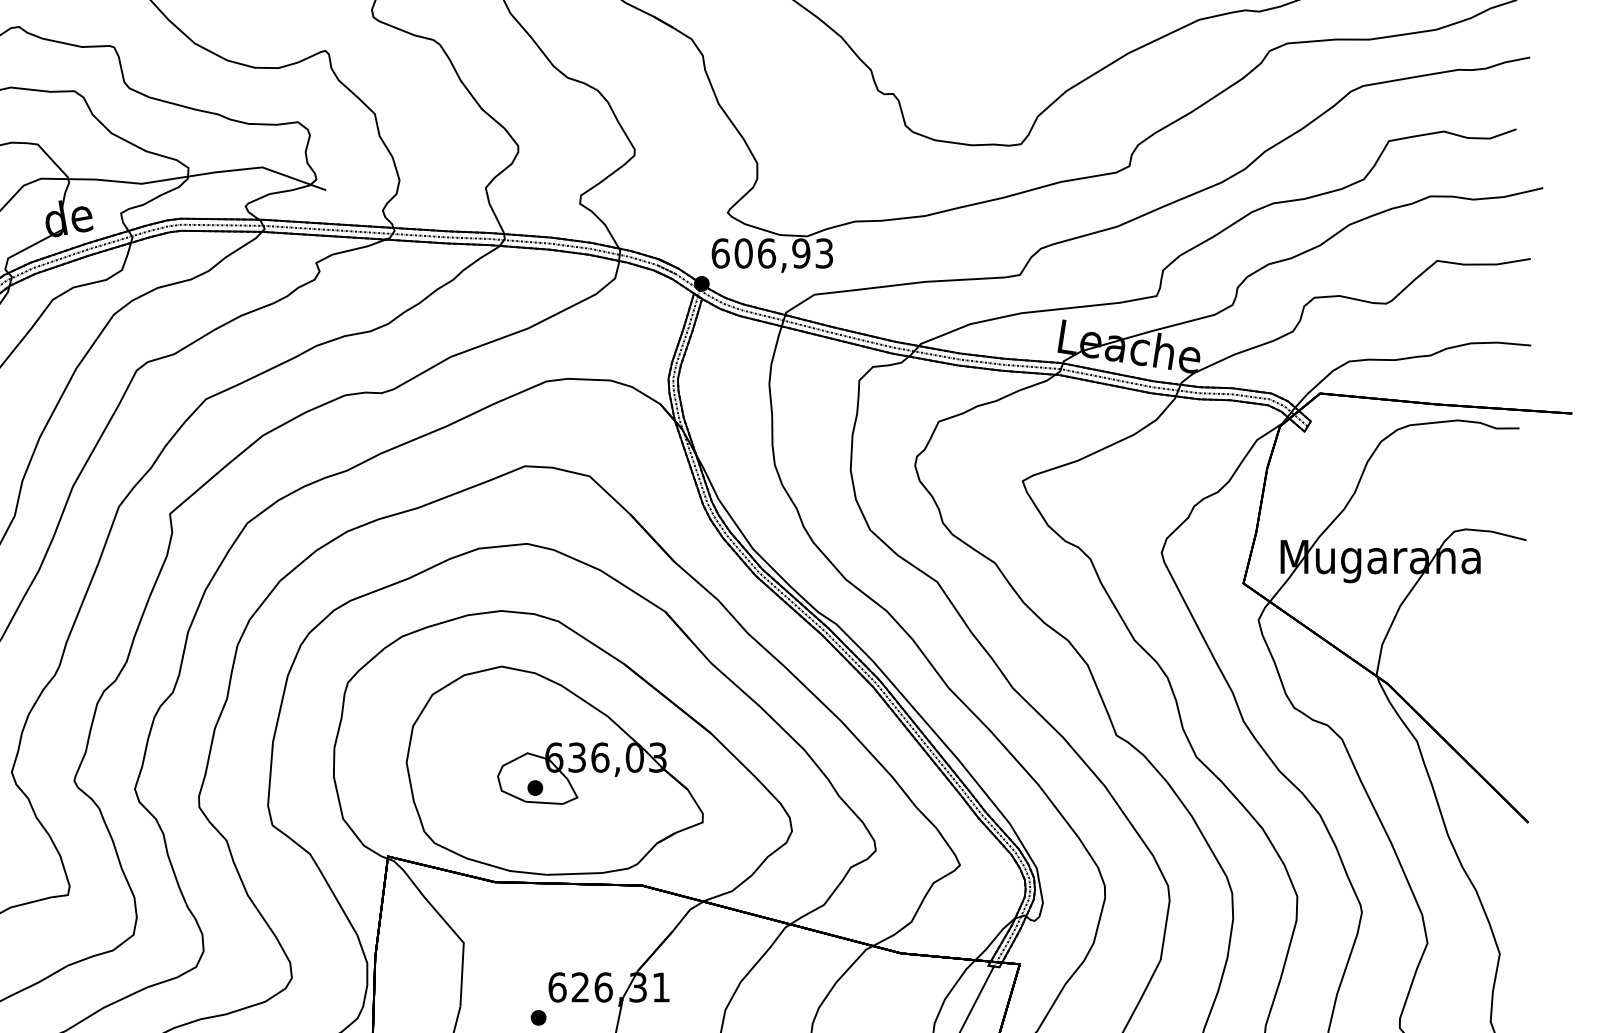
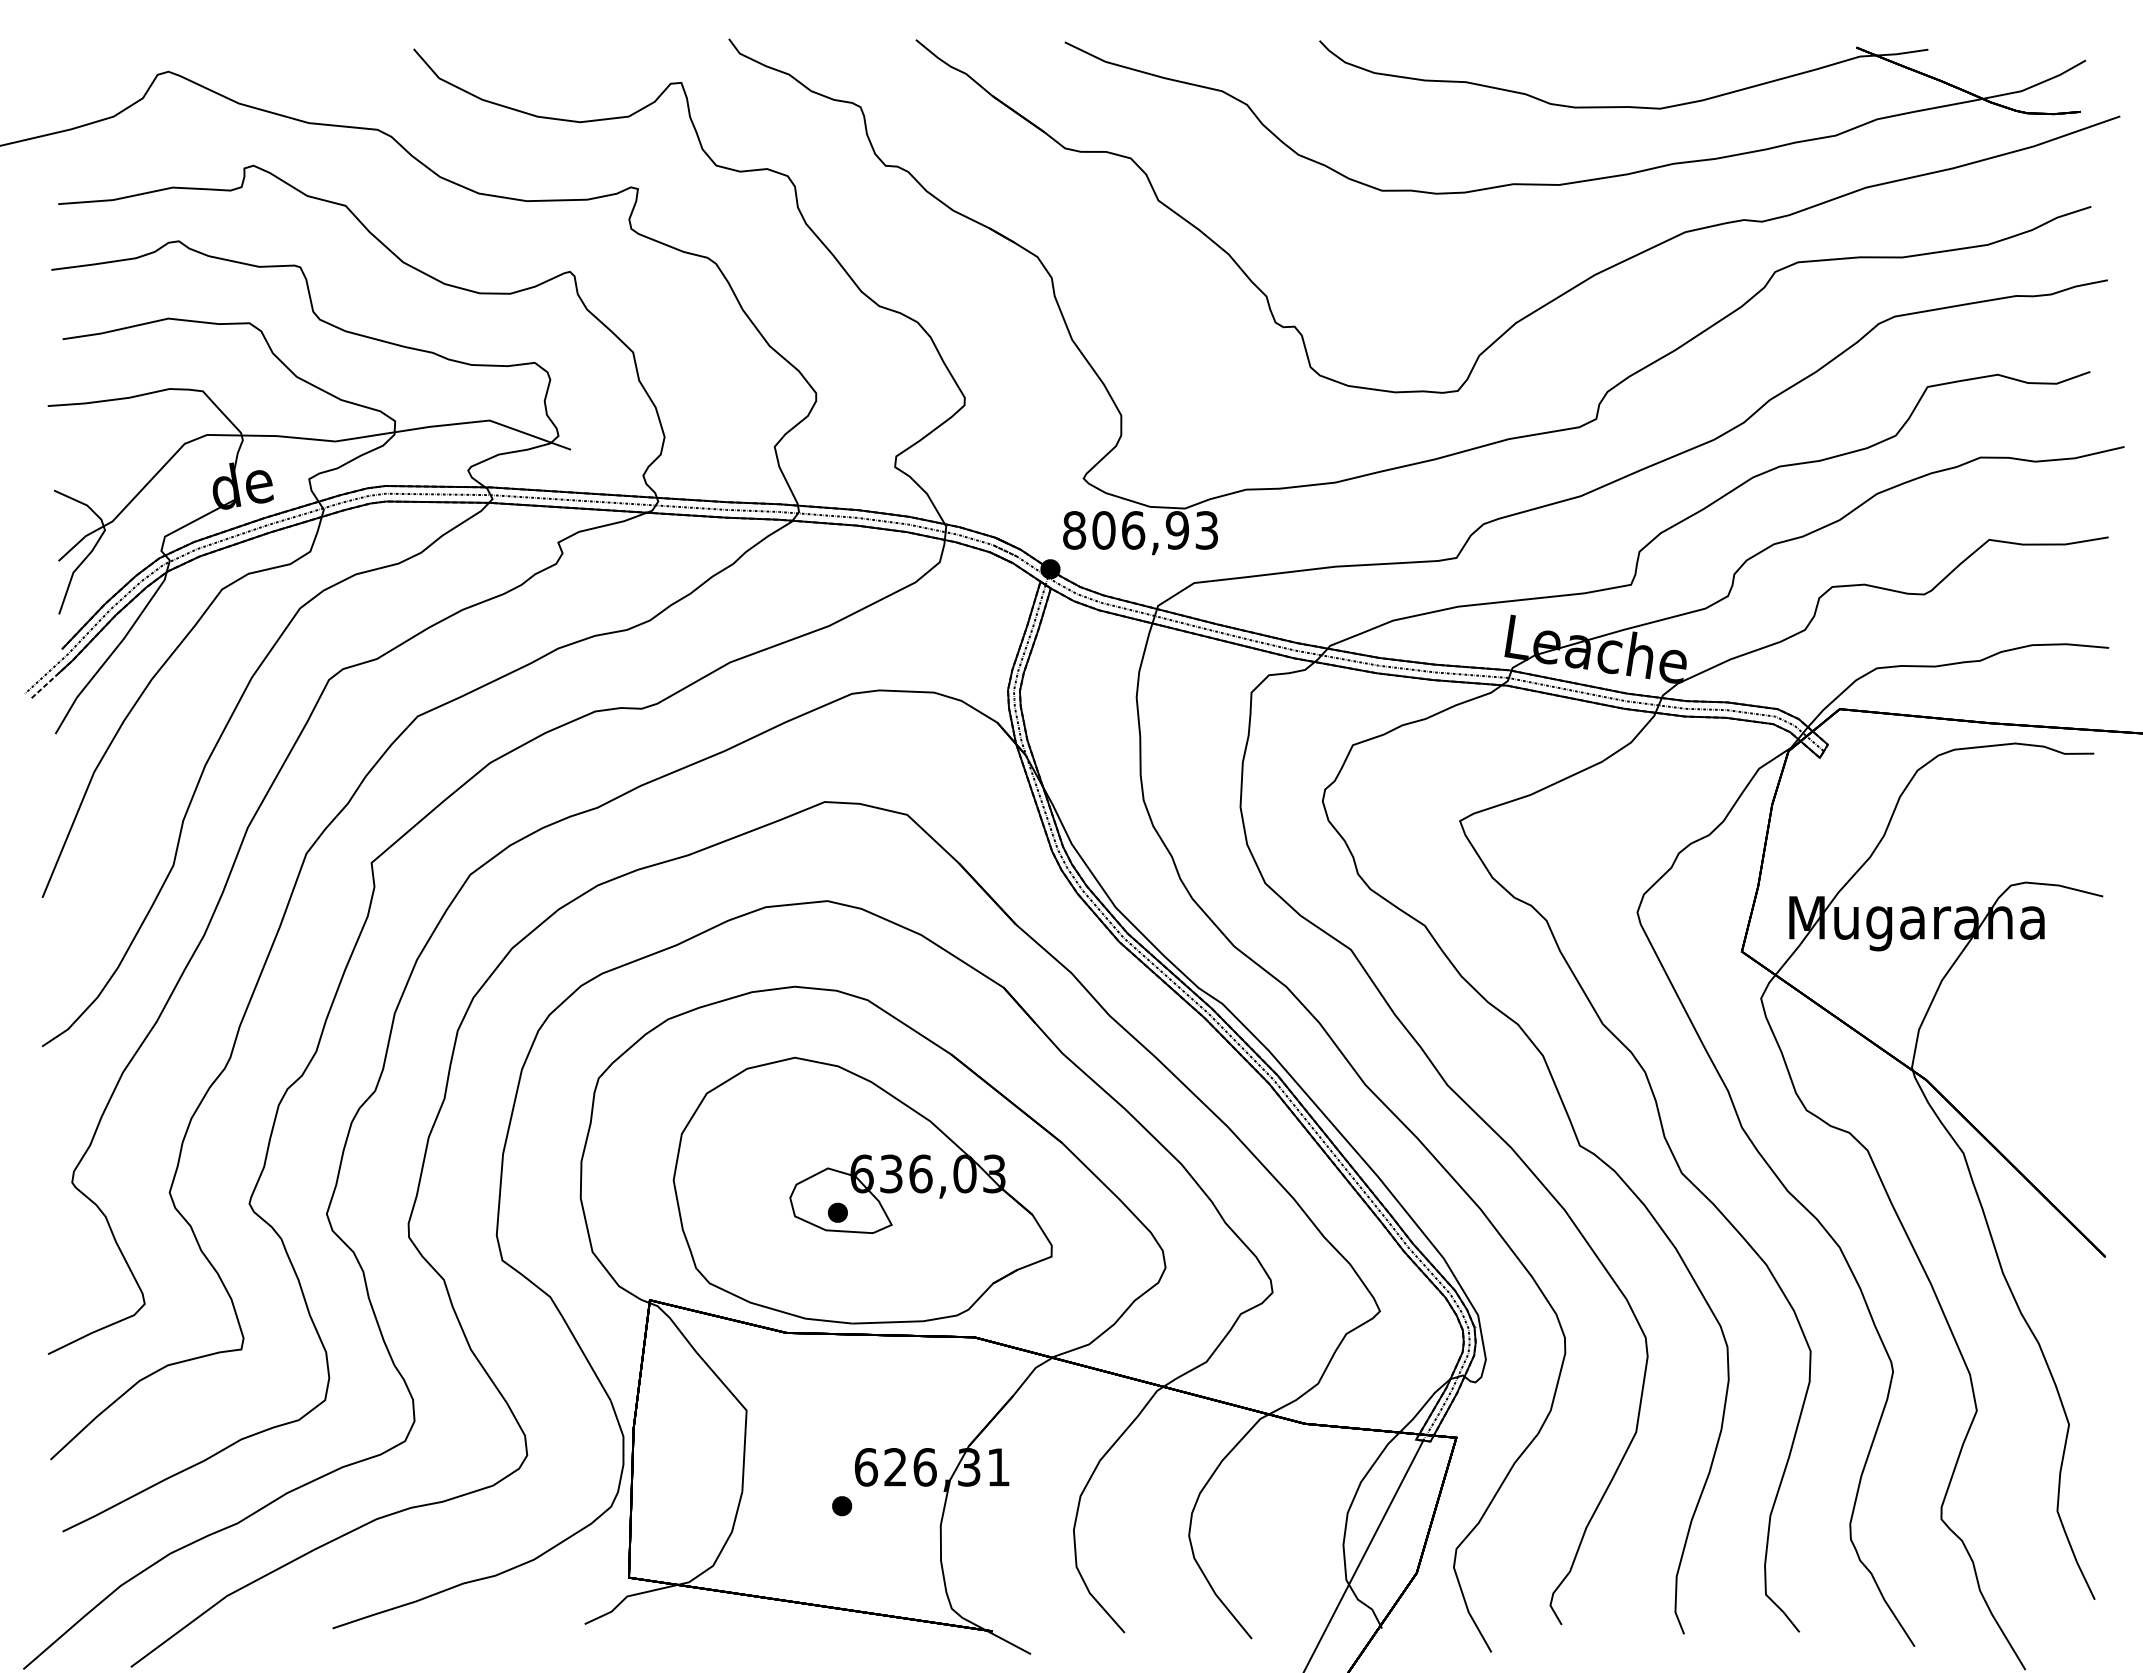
text: (720, 253) -> (1074, 530), 606,93 -> 806,93

